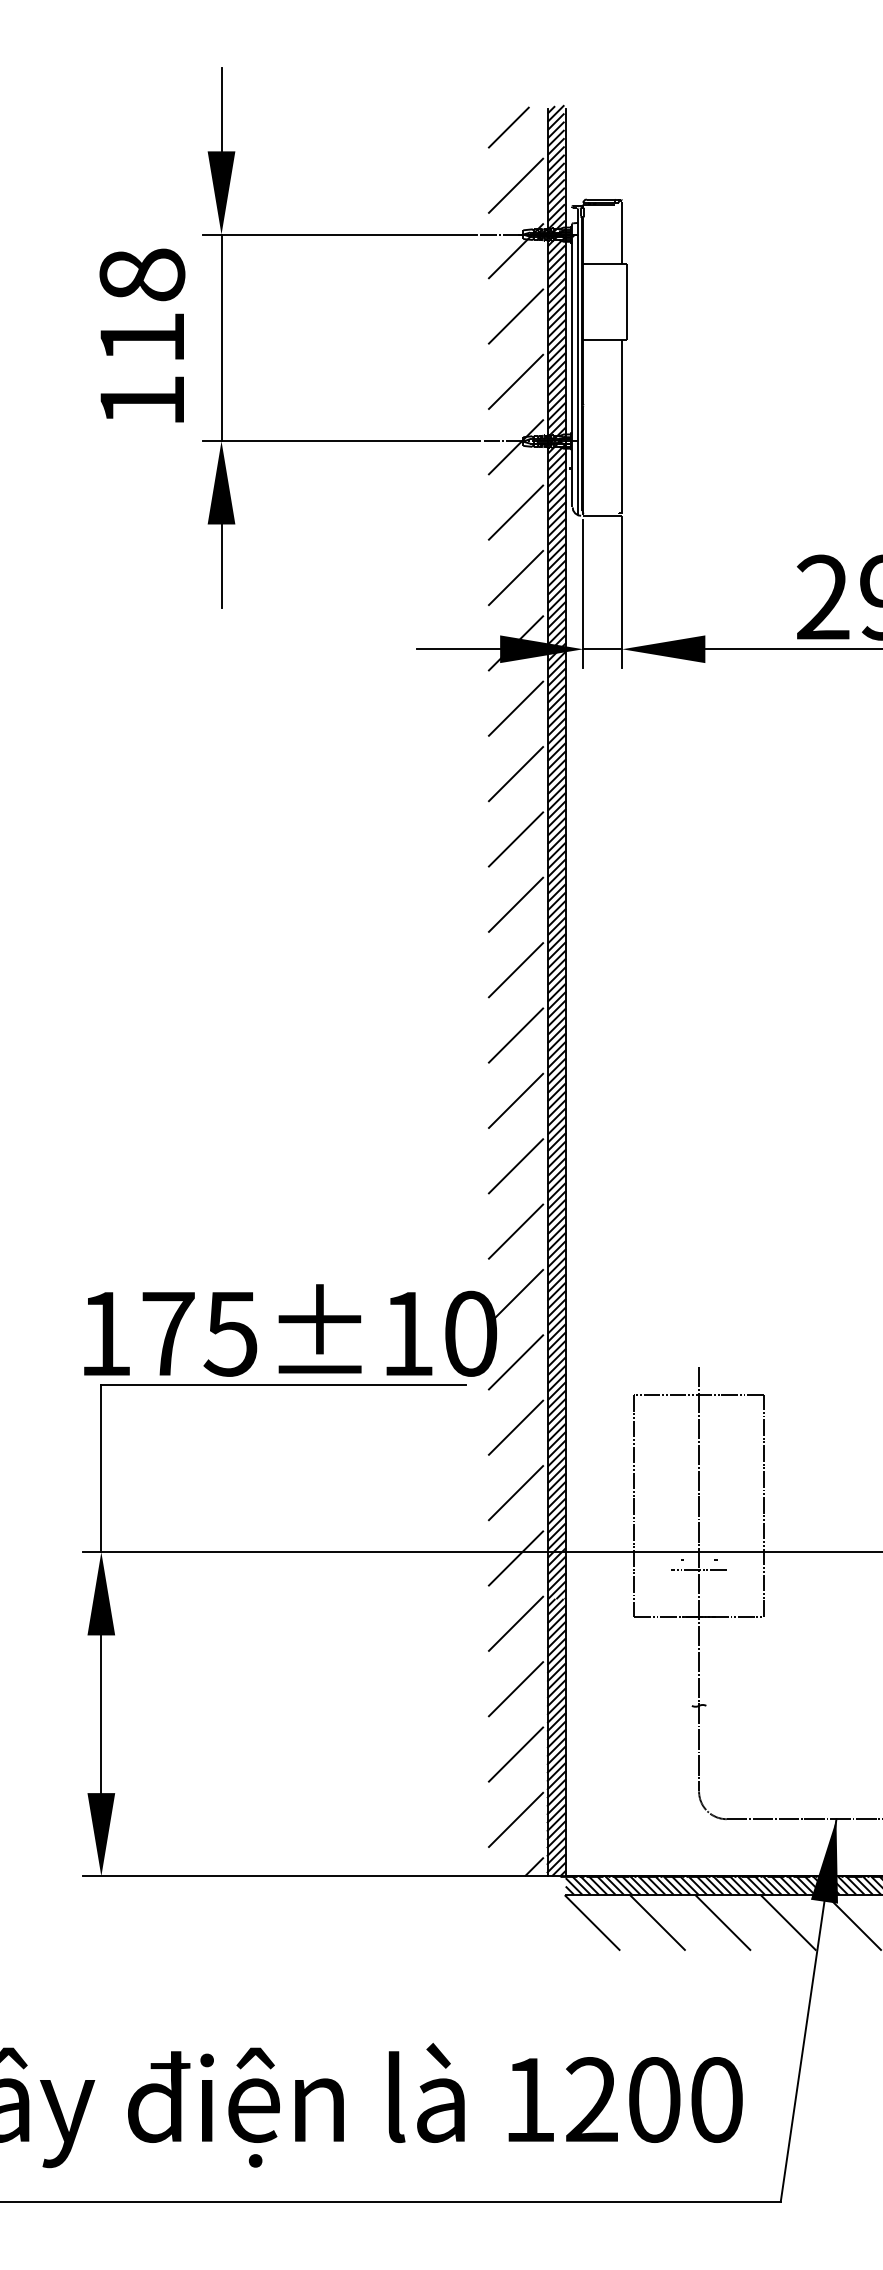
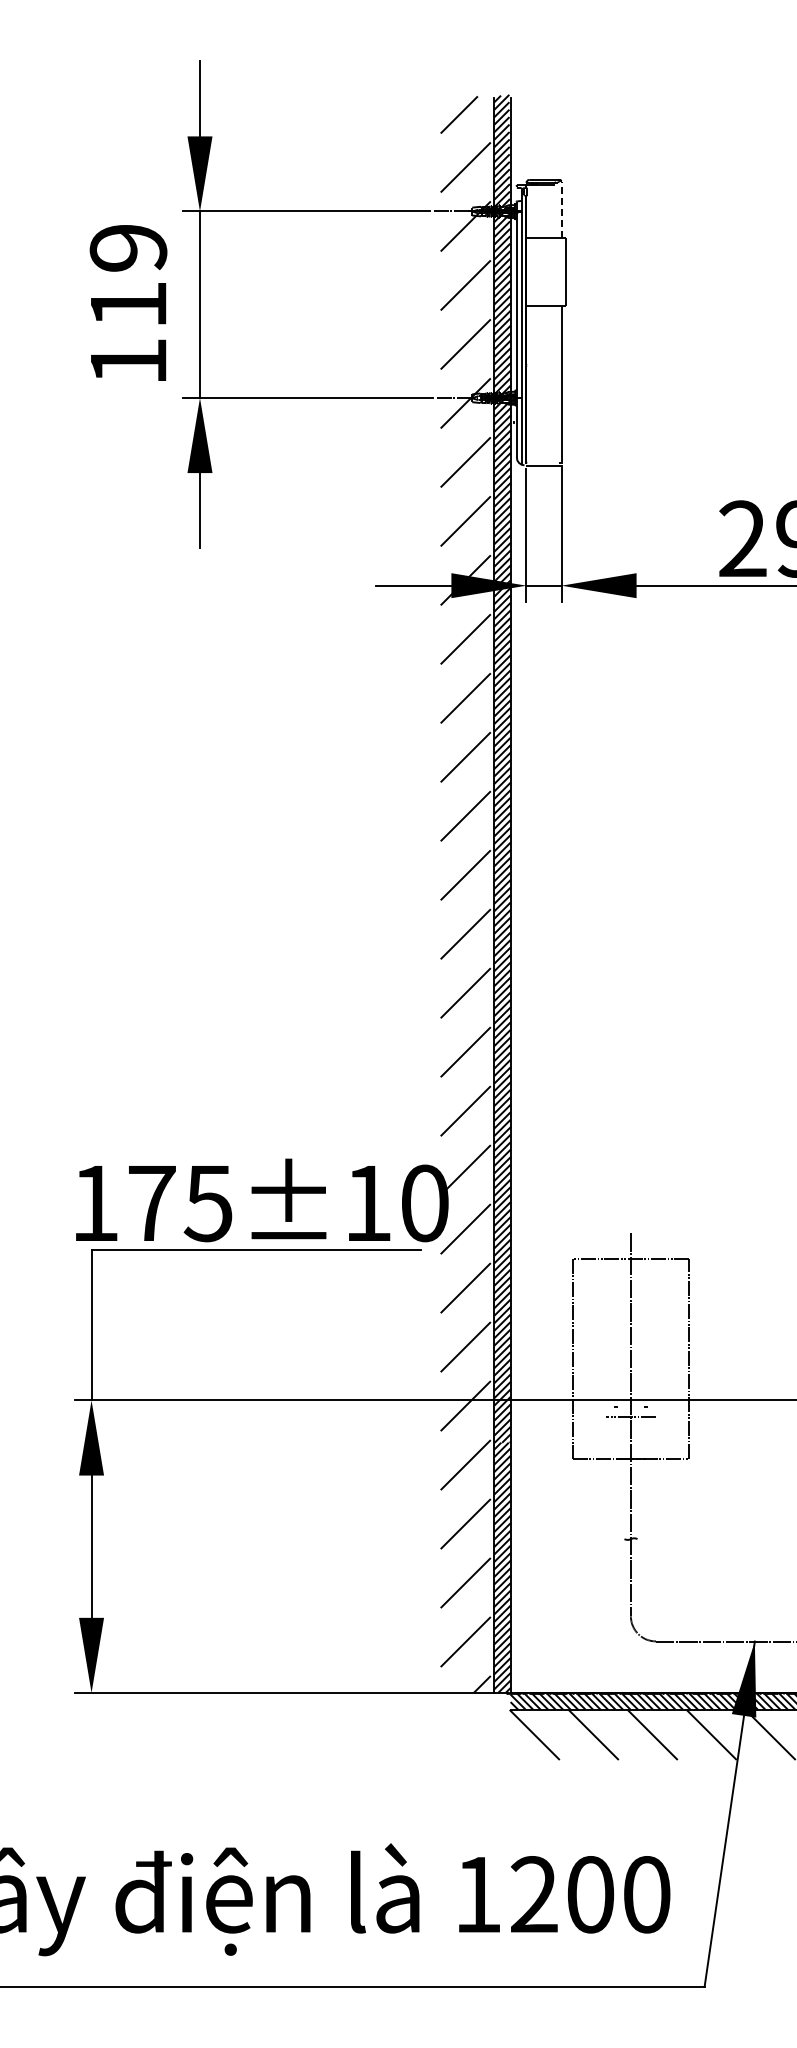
line: (622, 232) -> (561, 209), solid -> dashed
text: (142, 274) -> (128, 247), 118 -> 119

